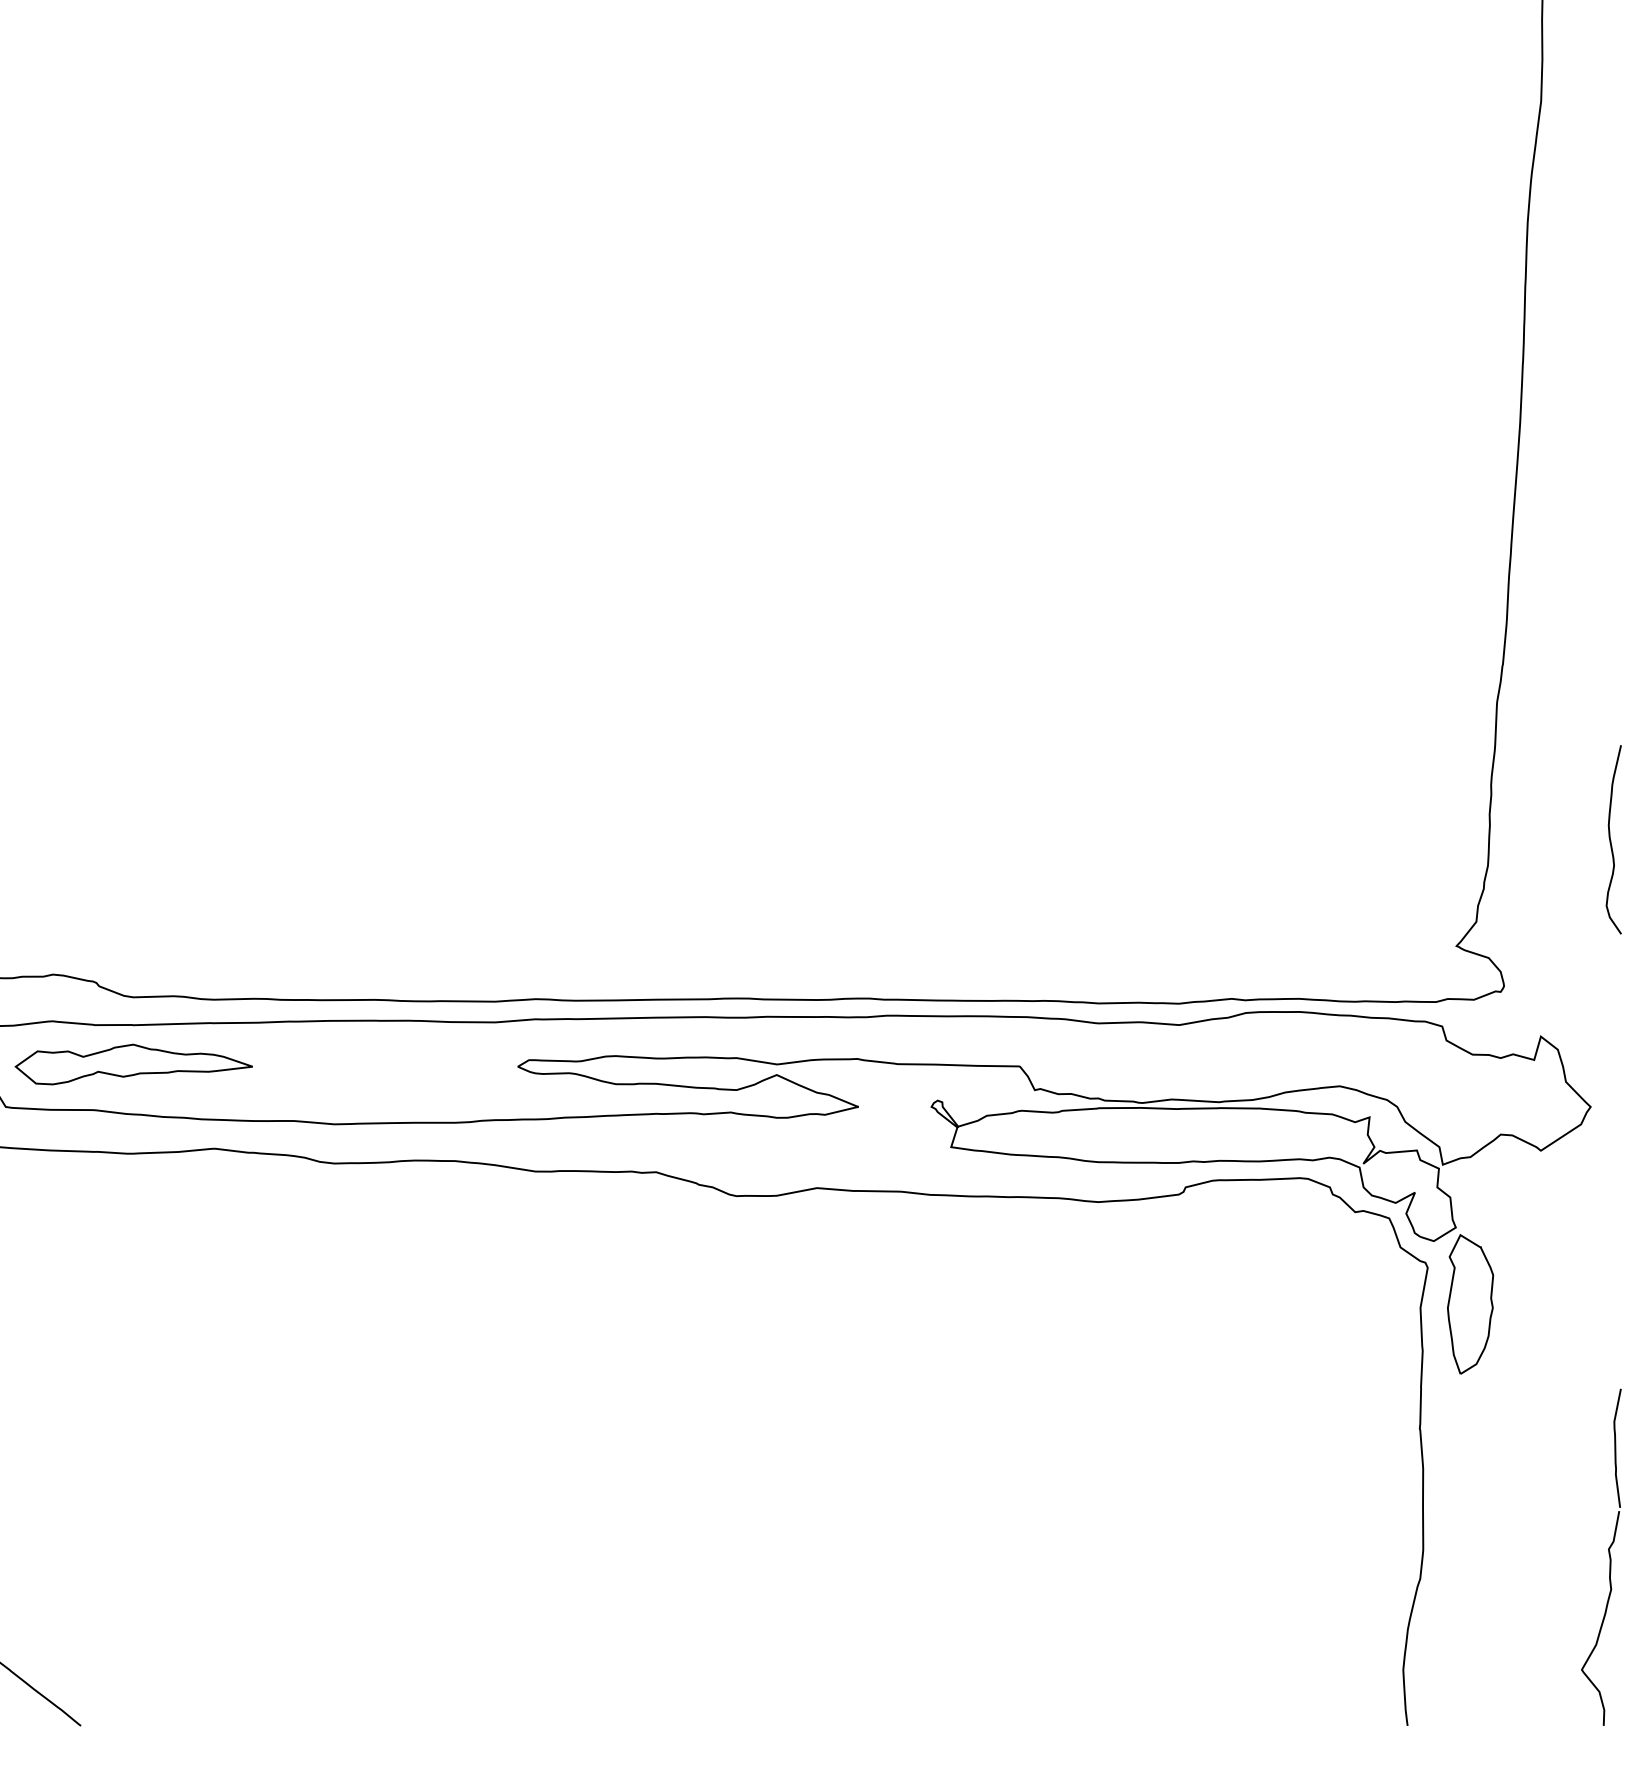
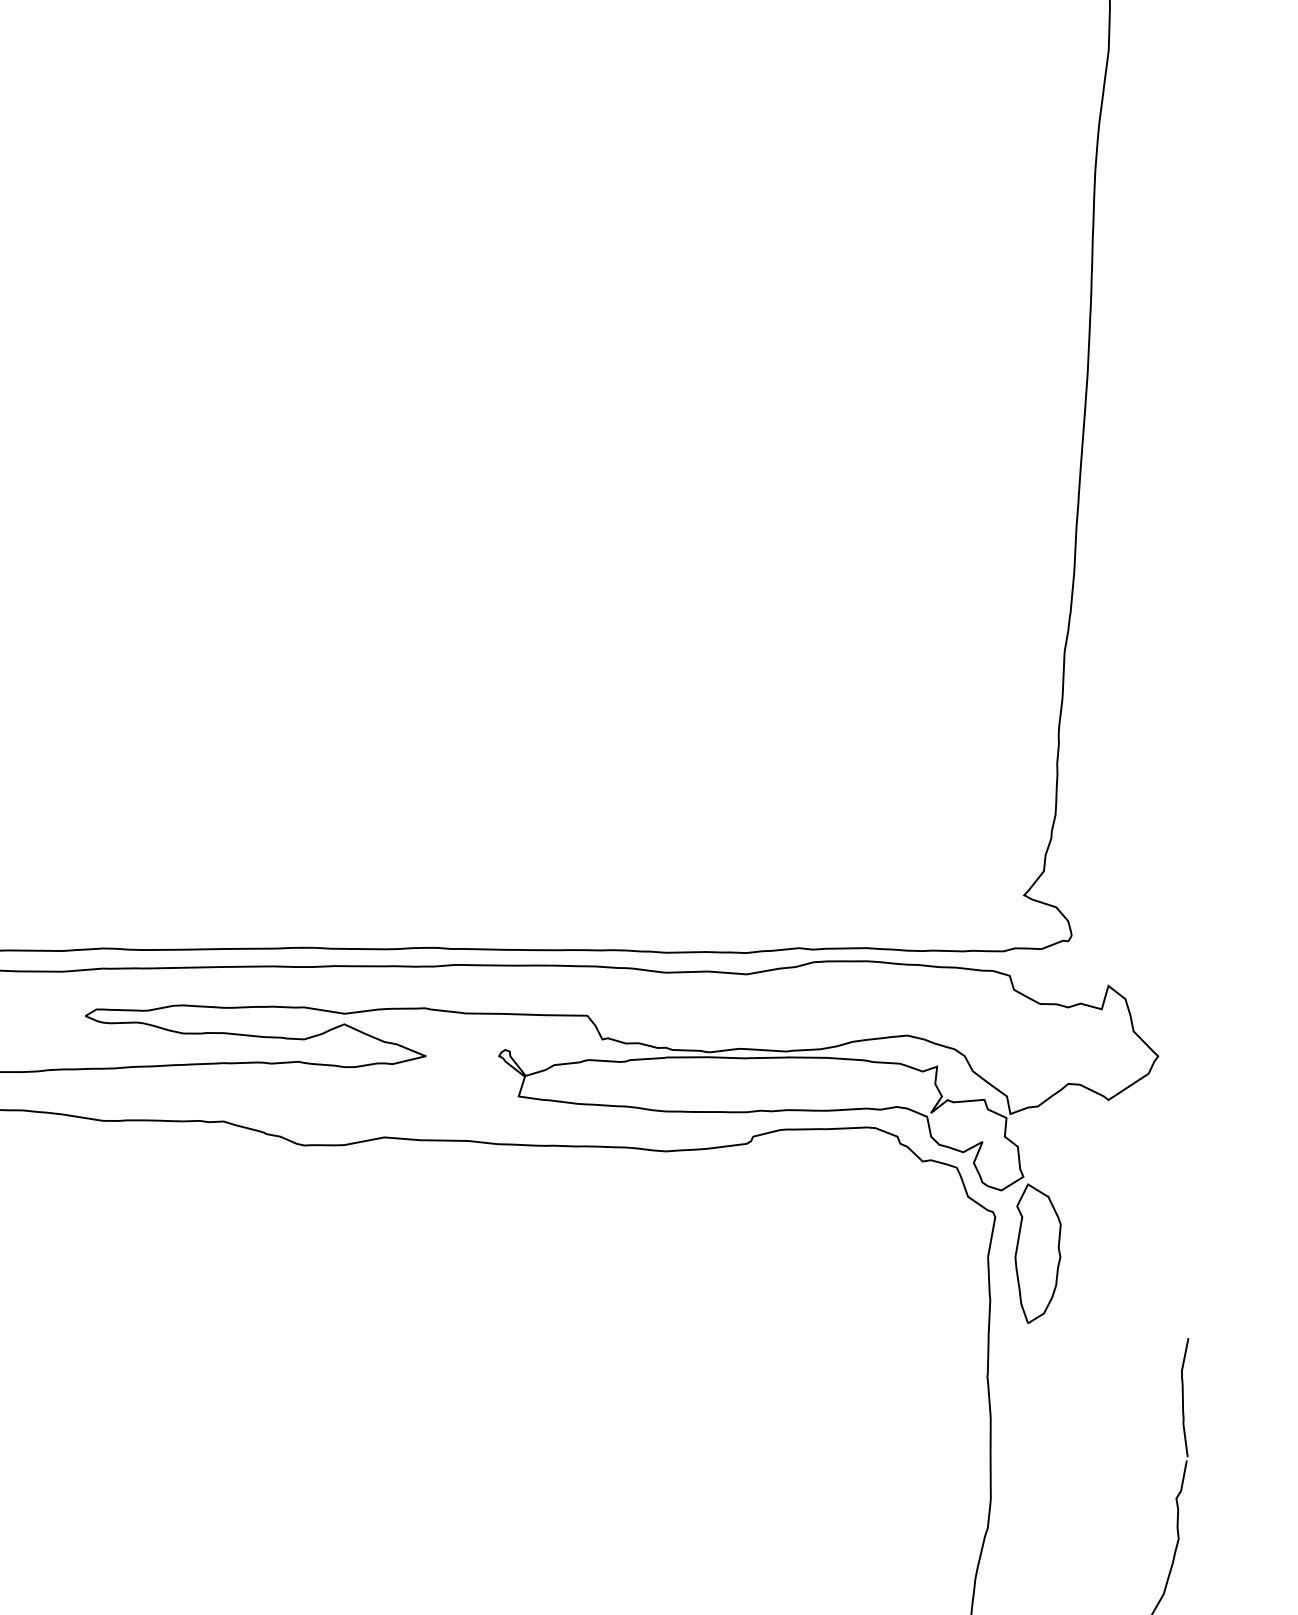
curve: (1611, 840) -> (1179, 789), removed

